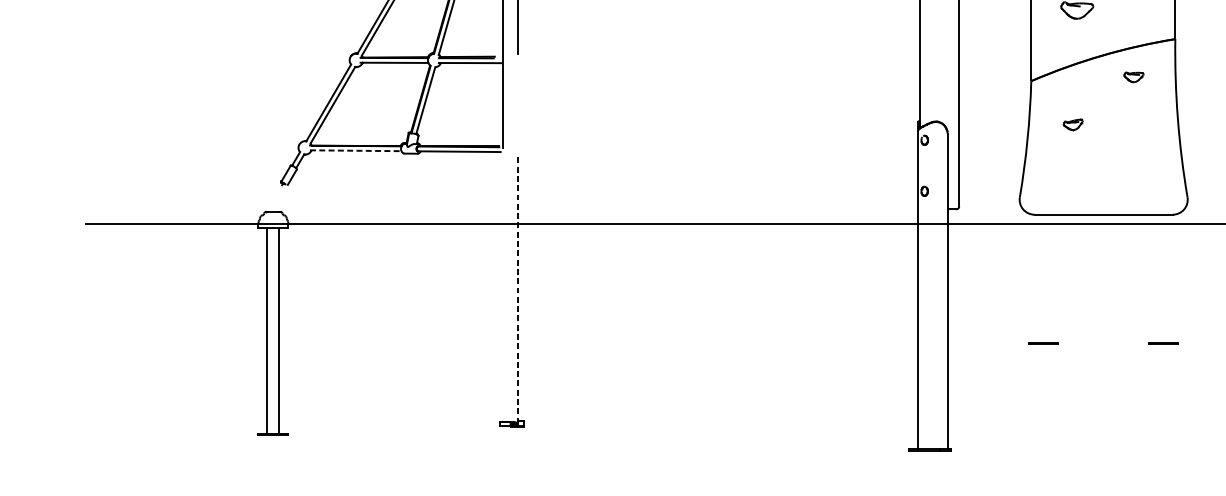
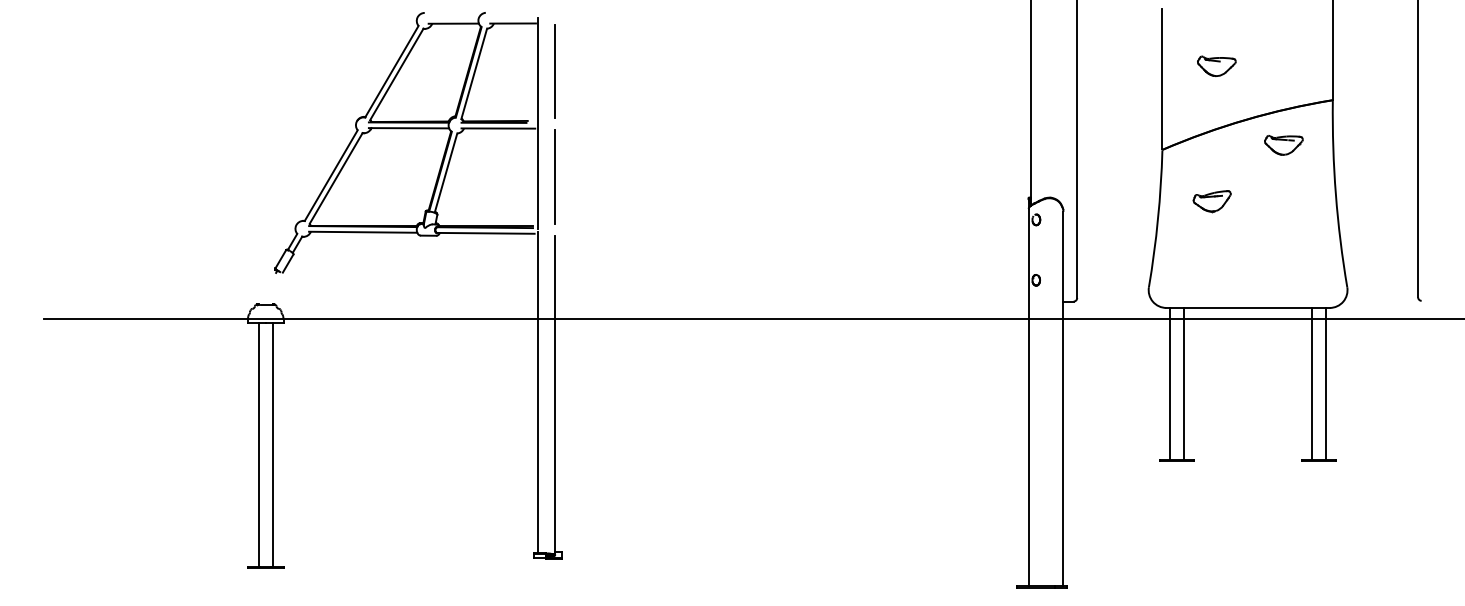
part: (1133, 77) -> (1283, 145), size x1.67
line: (517, 104) -> (554, 177), added
part: (1072, 124) -> (1211, 201), size x1.67
line: (356, 150) -> (363, 232), dashed -> solid
line: (1037, 278) -> (1169, 383), added
line: (1049, 278) -> (1183, 383), added
line: (1157, 278) -> (1311, 383), added
line: (1169, 278) -> (1325, 383), added
line: (503, 286) -> (537, 392), added
line: (517, 288) -> (554, 395), dashed -> solid

